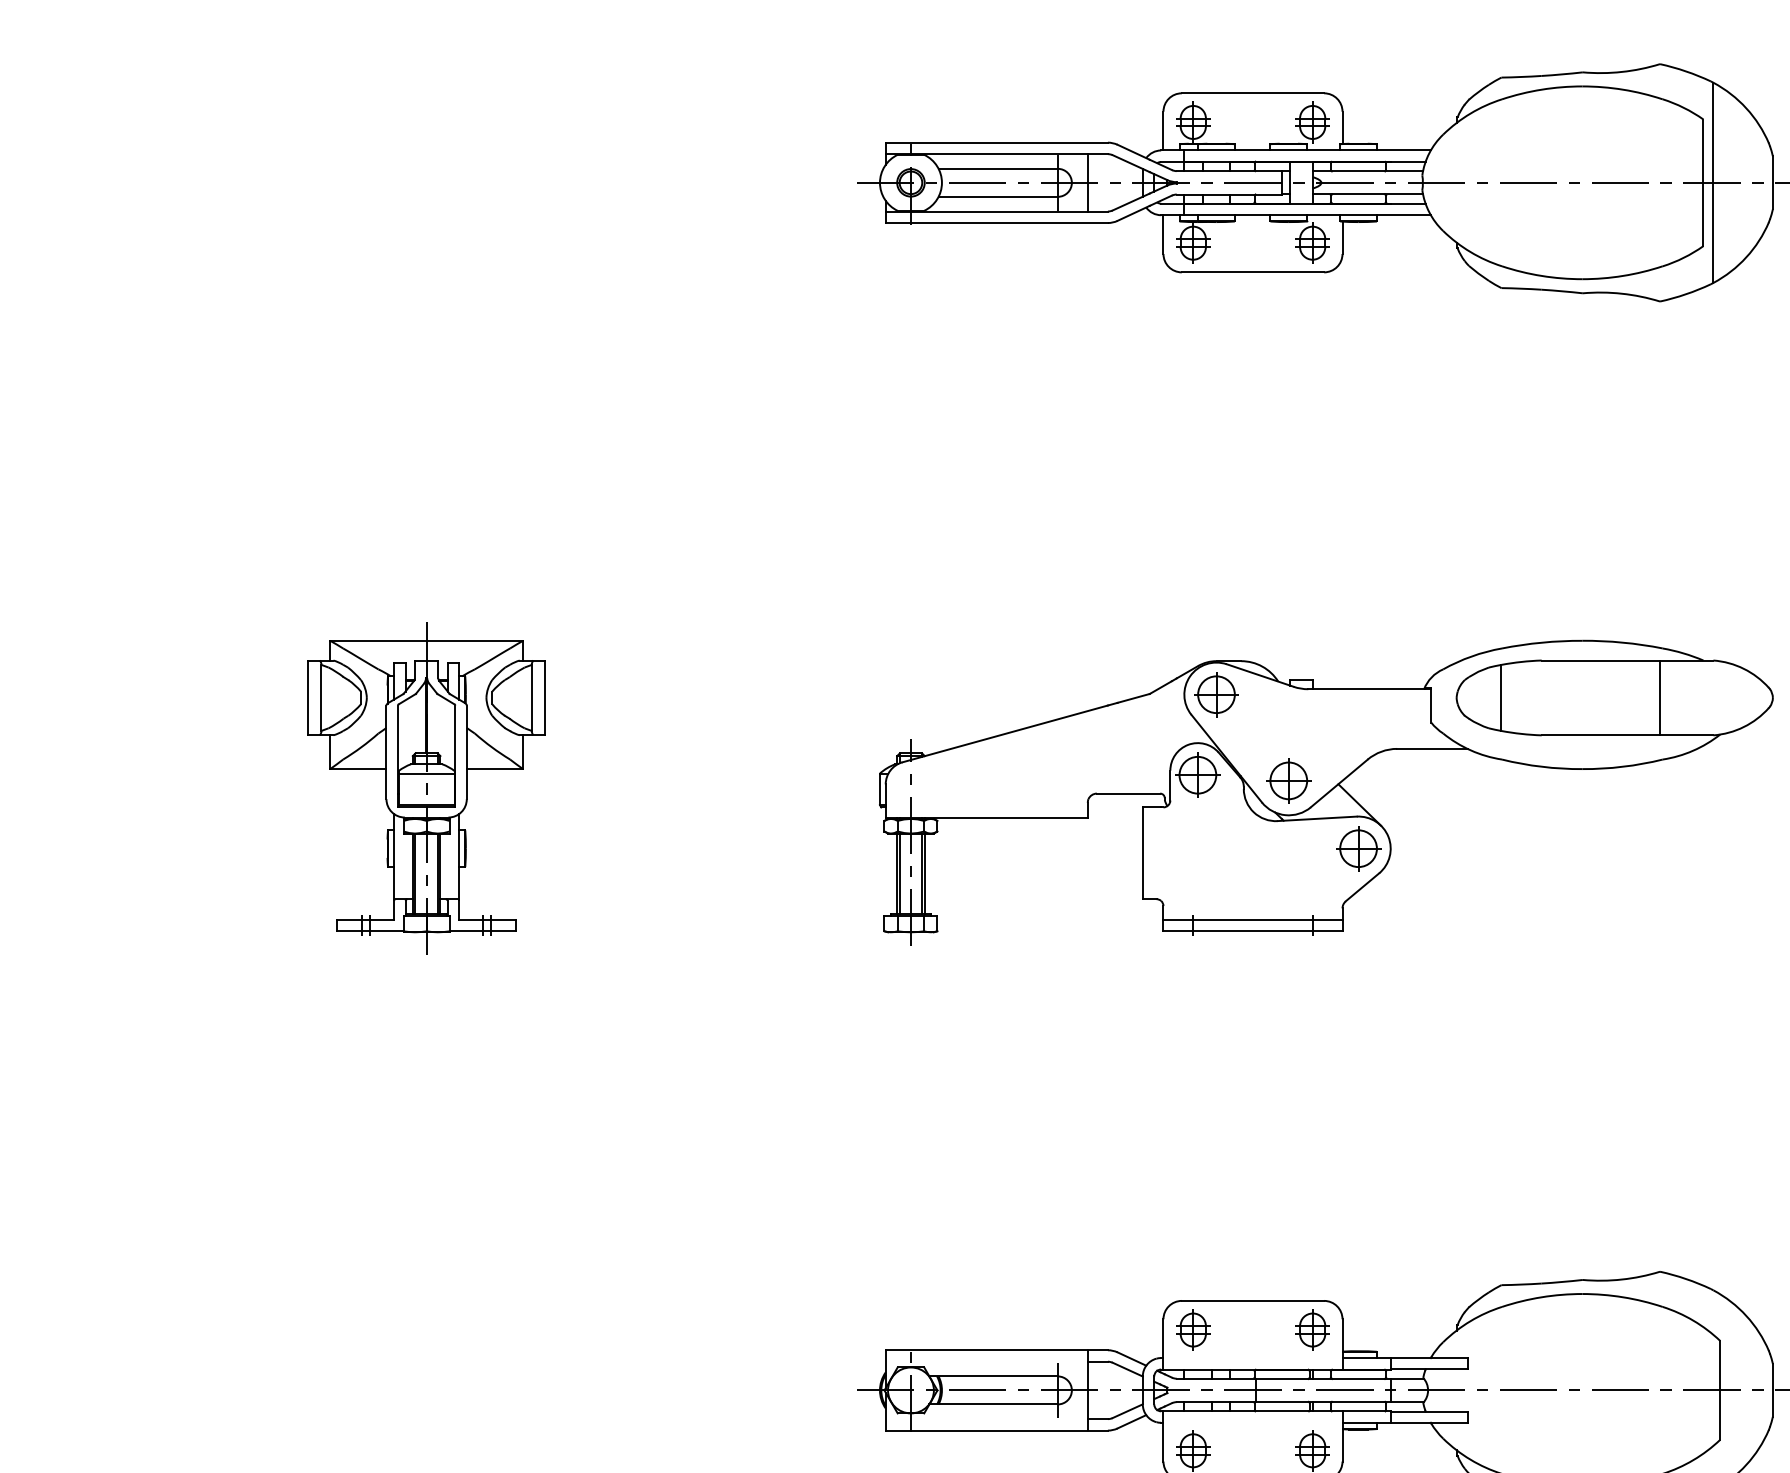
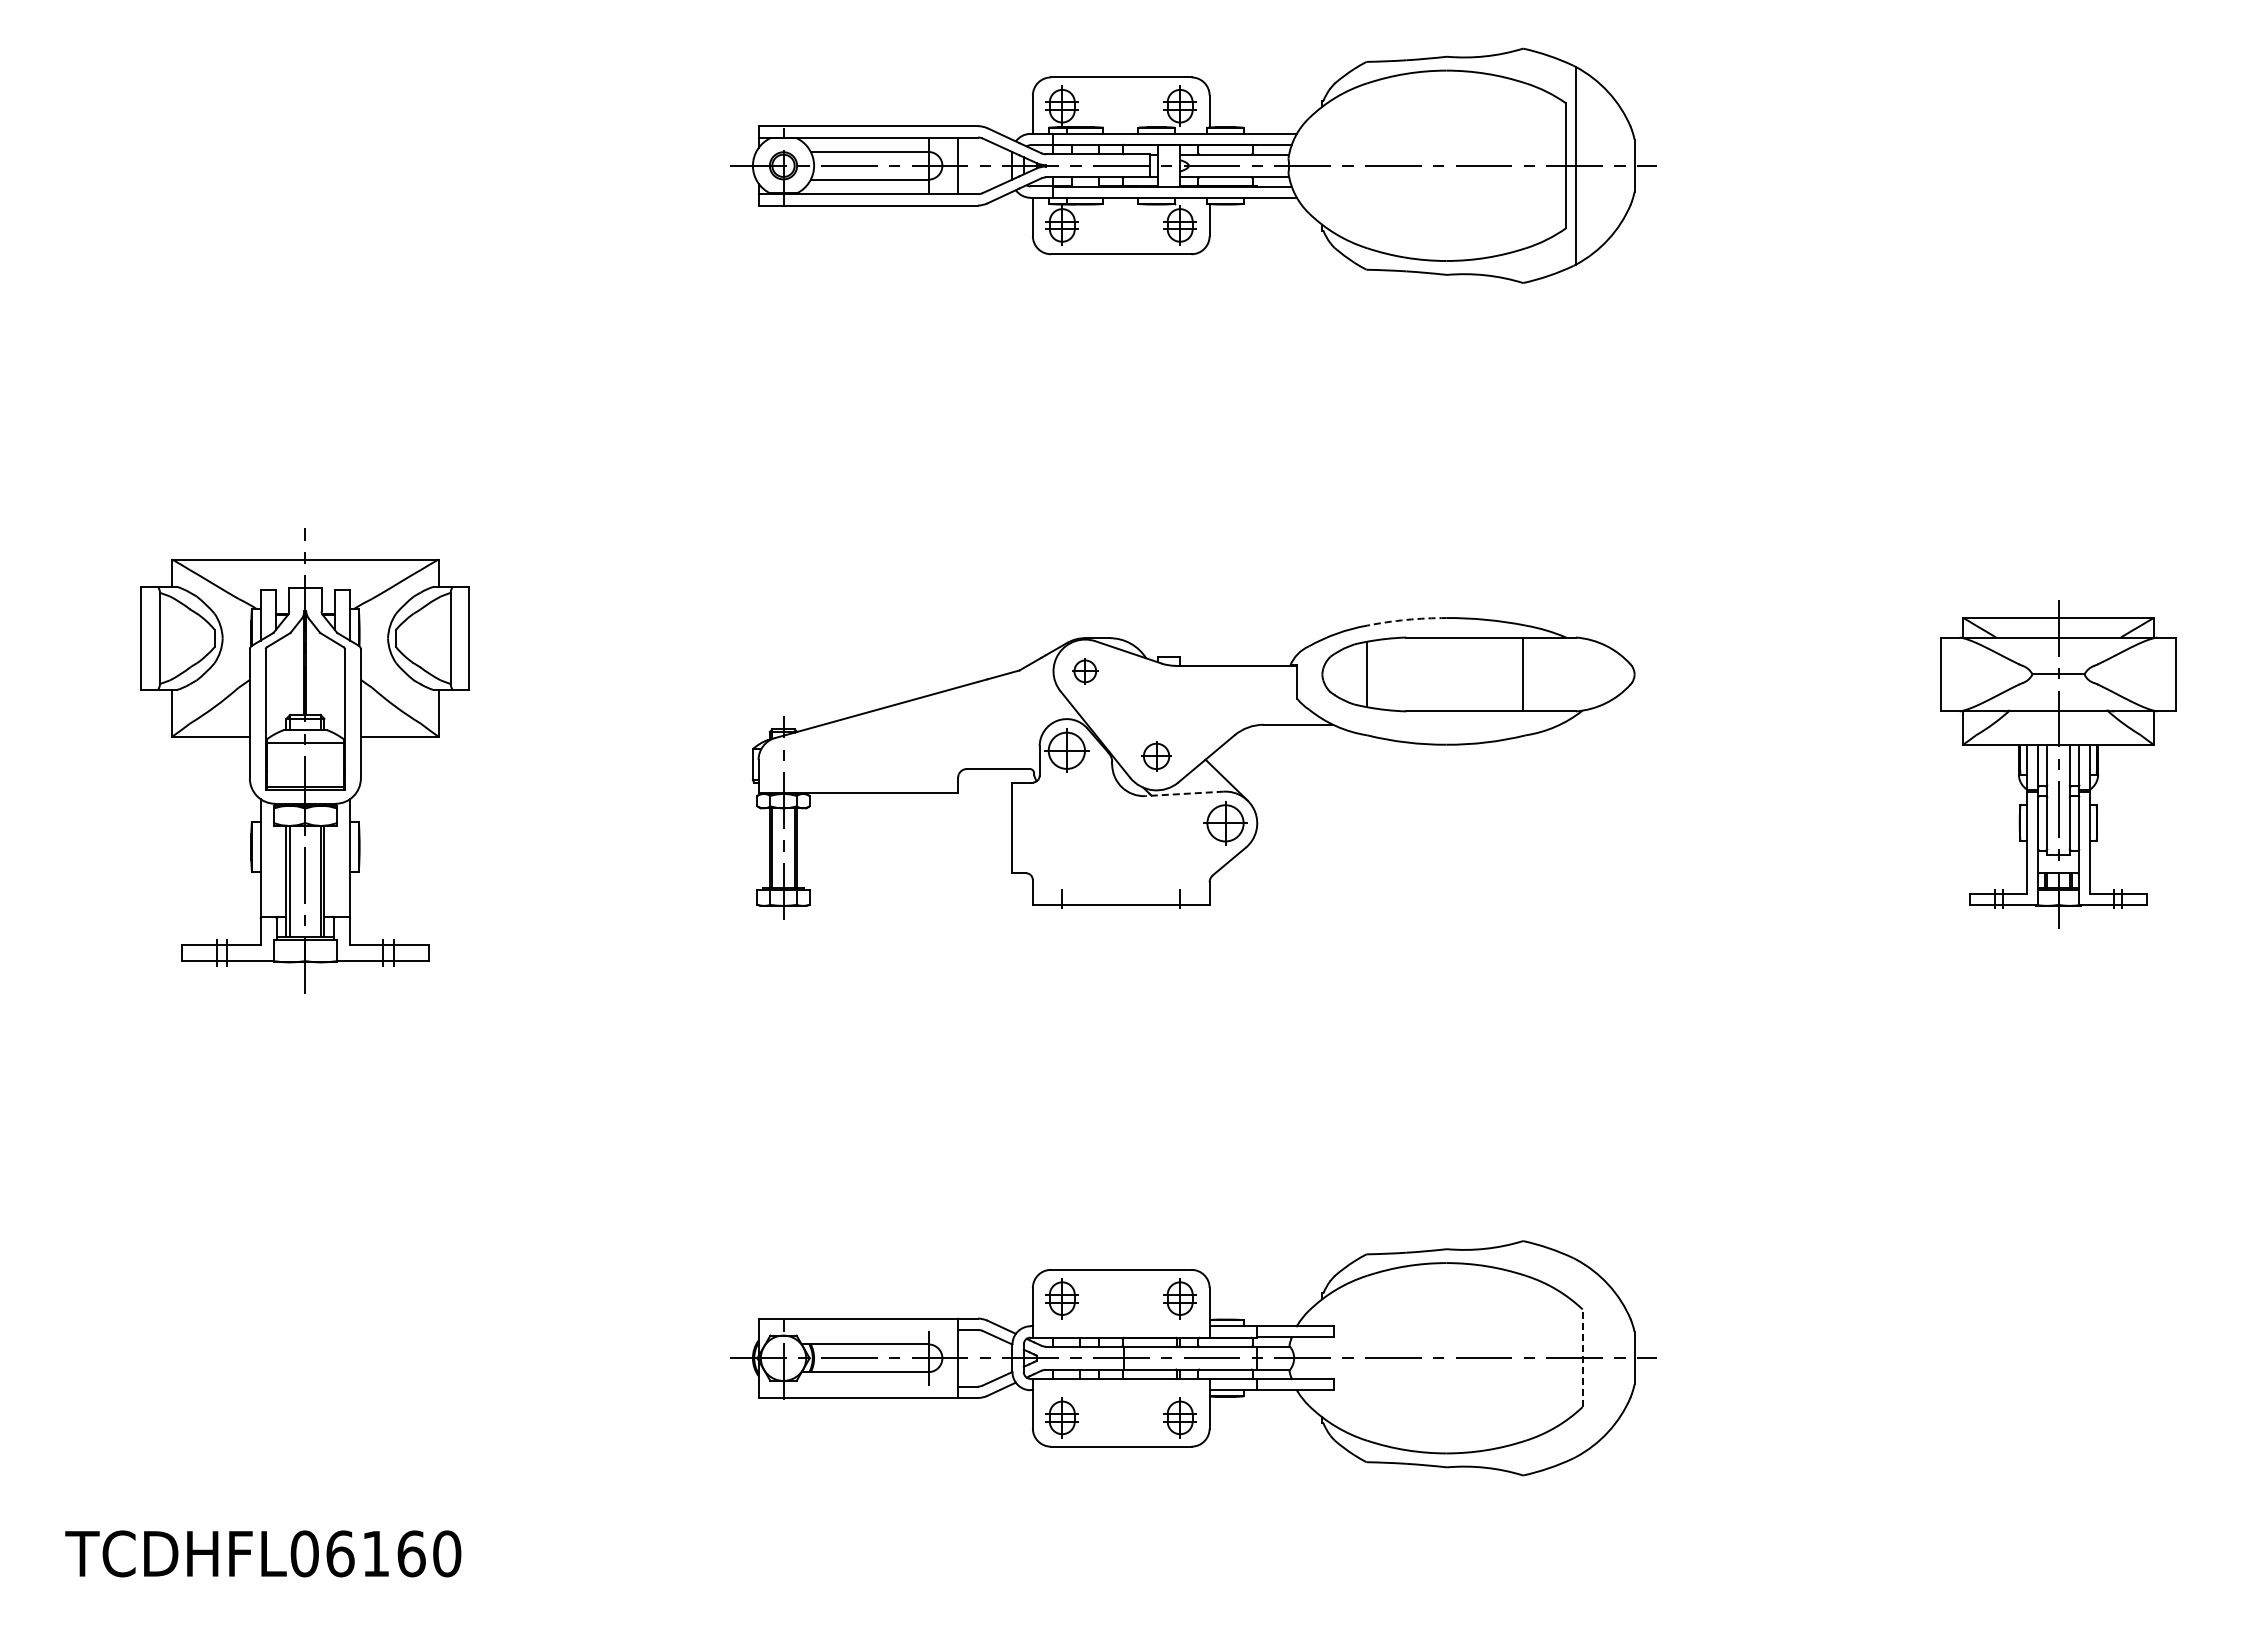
arc: (1541, 642) -> (1406, 619), solid -> dashed
part: (1216, 694) -> (1085, 671), size x0.6
part: (1288, 781) -> (1156, 756), size x0.7
part: (425, 789) -> (304, 764), size x1.4
line: (1317, 818) -> (1184, 793), solid -> dashed
line: (1252, 919) -> (1120, 893), removed
line: (1720, 1390) -> (1582, 1358), solid -> dashed

